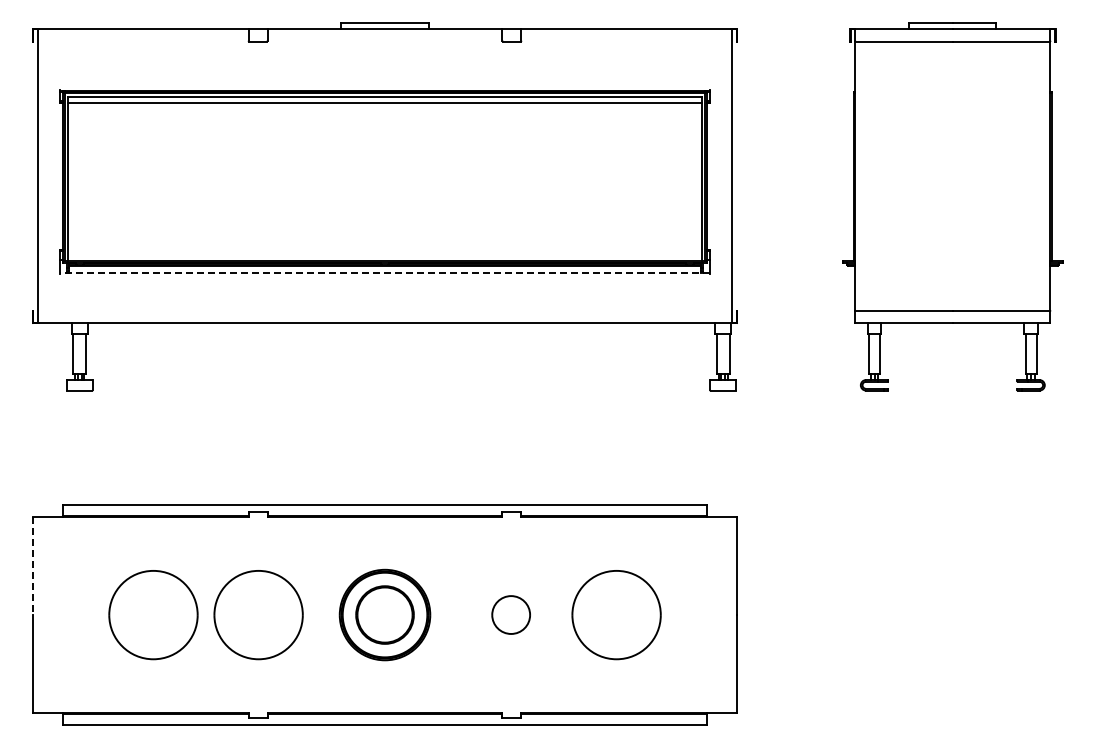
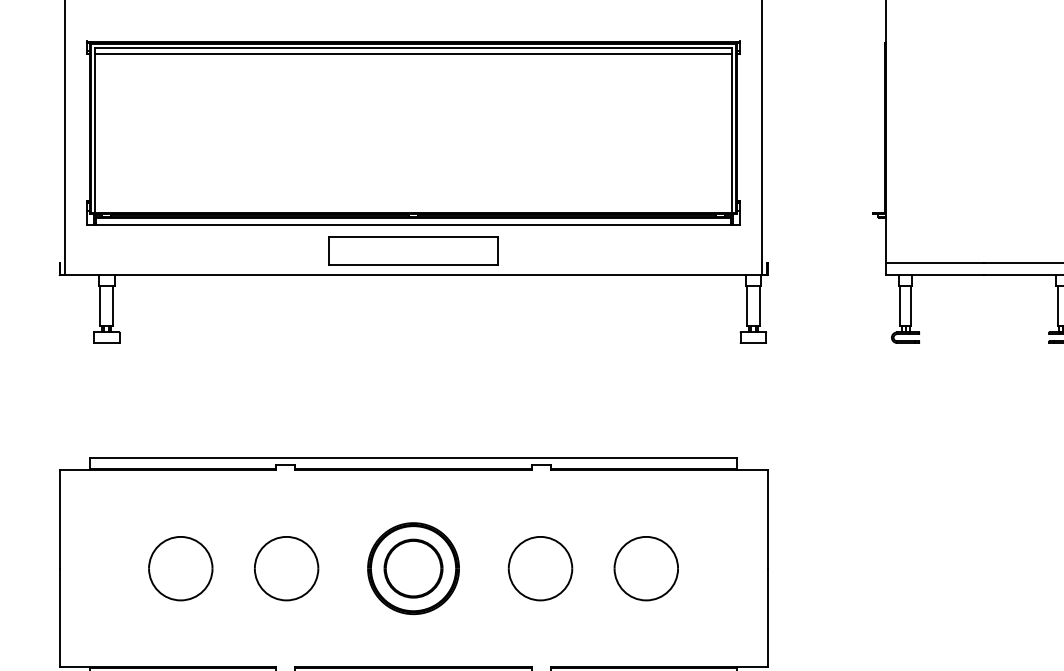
line: (385, 272) -> (414, 224), dashed -> solid
part: (384, 298) -> (413, 250), added
line: (32, 566) -> (59, 519), dashed -> solid
part: (153, 614) -> (180, 568), size x0.71
part: (258, 614) -> (286, 568), size x0.71
part: (510, 614) -> (539, 568), size x1.67
part: (616, 614) -> (646, 568), size x0.71

